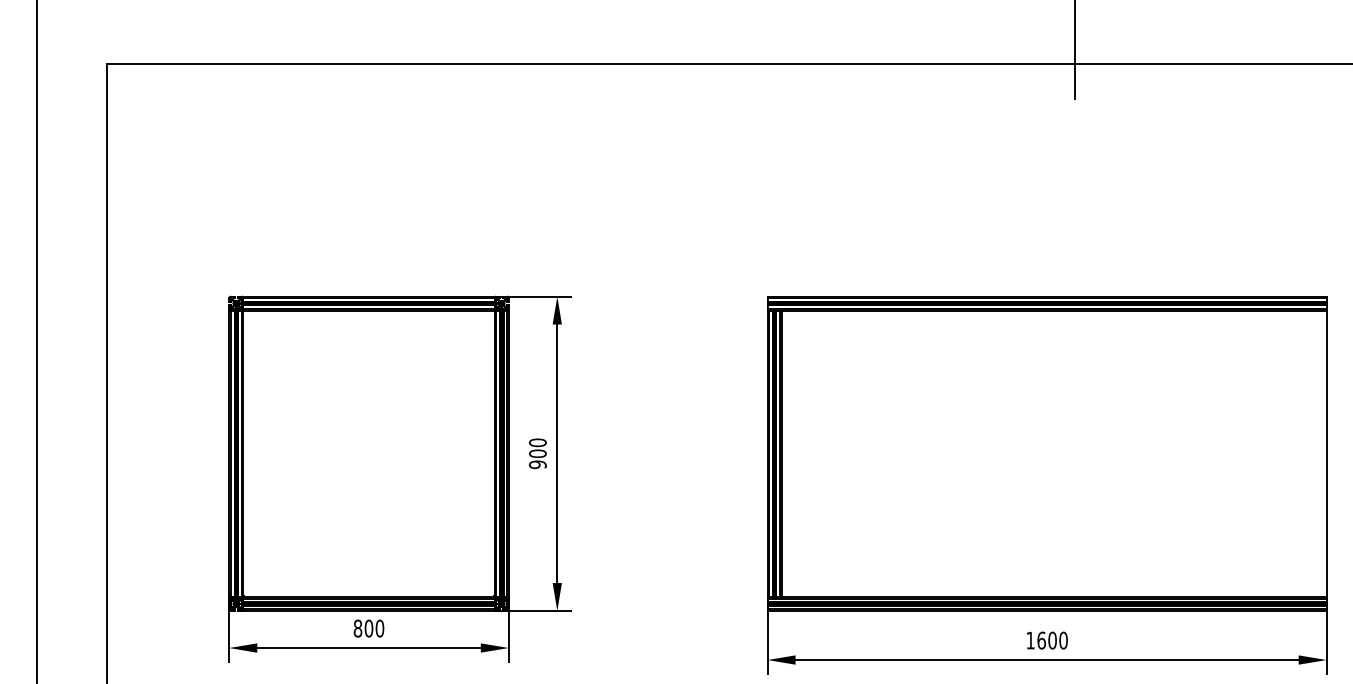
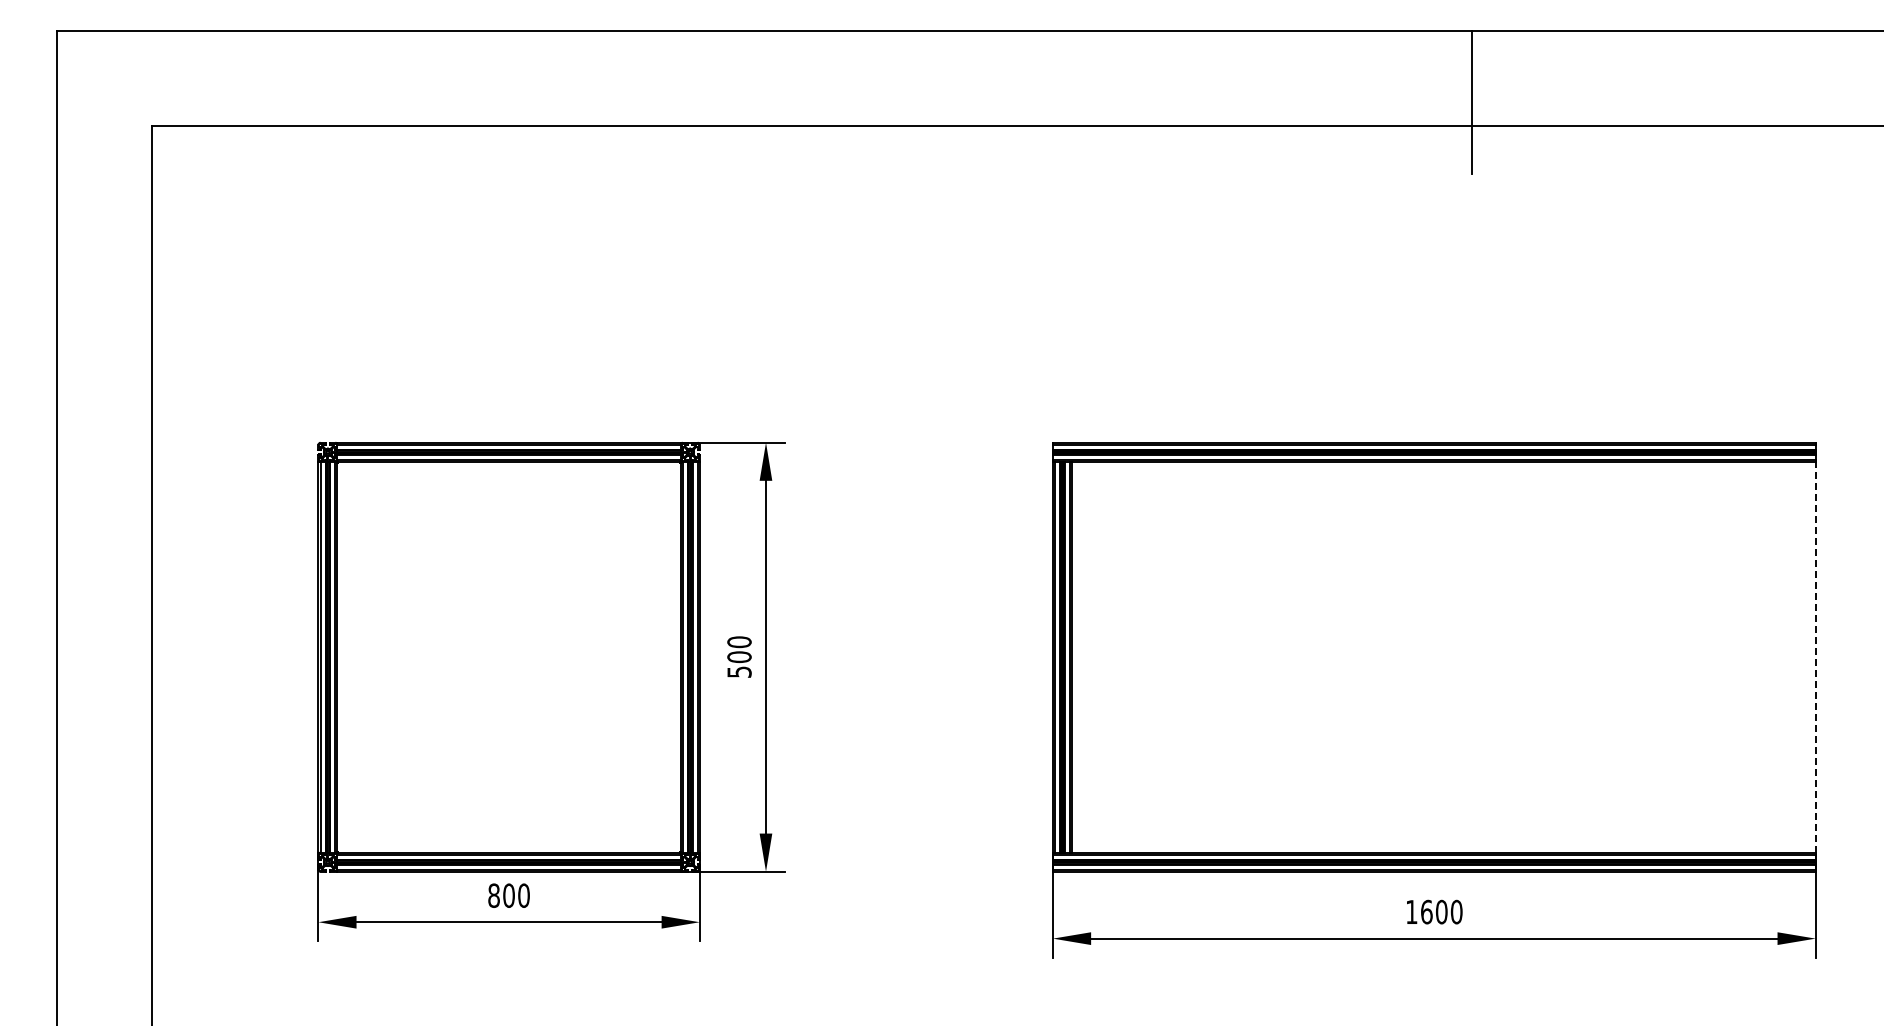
line: (1326, 453) -> (1815, 656), solid -> dashed
text: (537, 464) -> (739, 672), 900 -> 500

